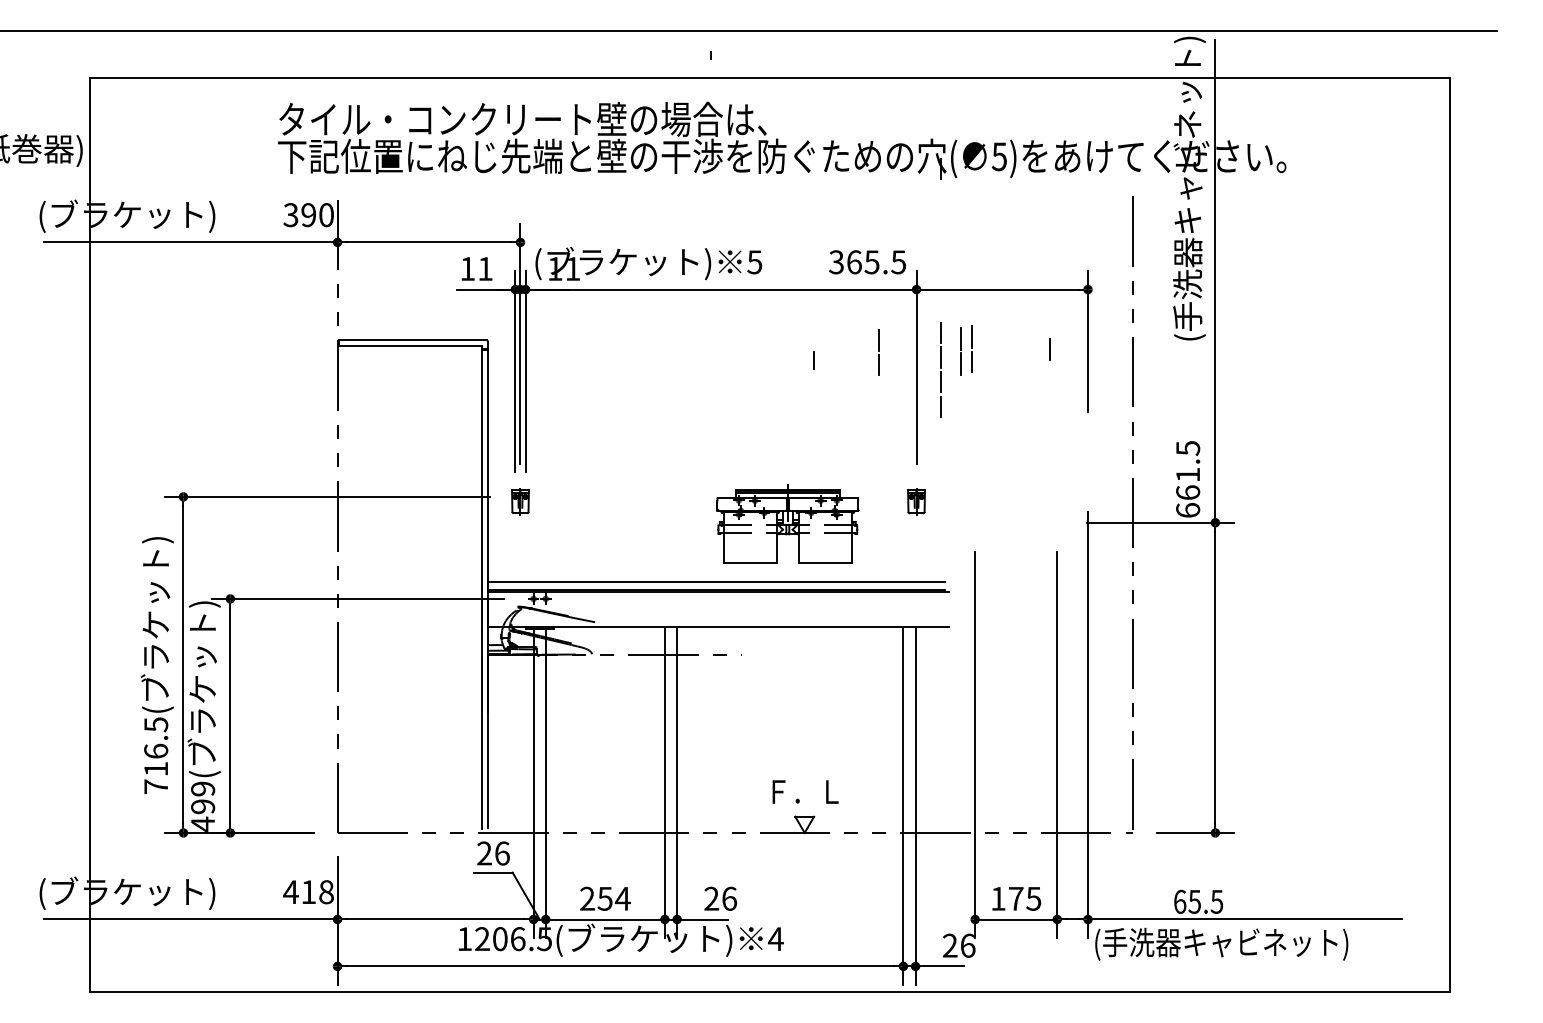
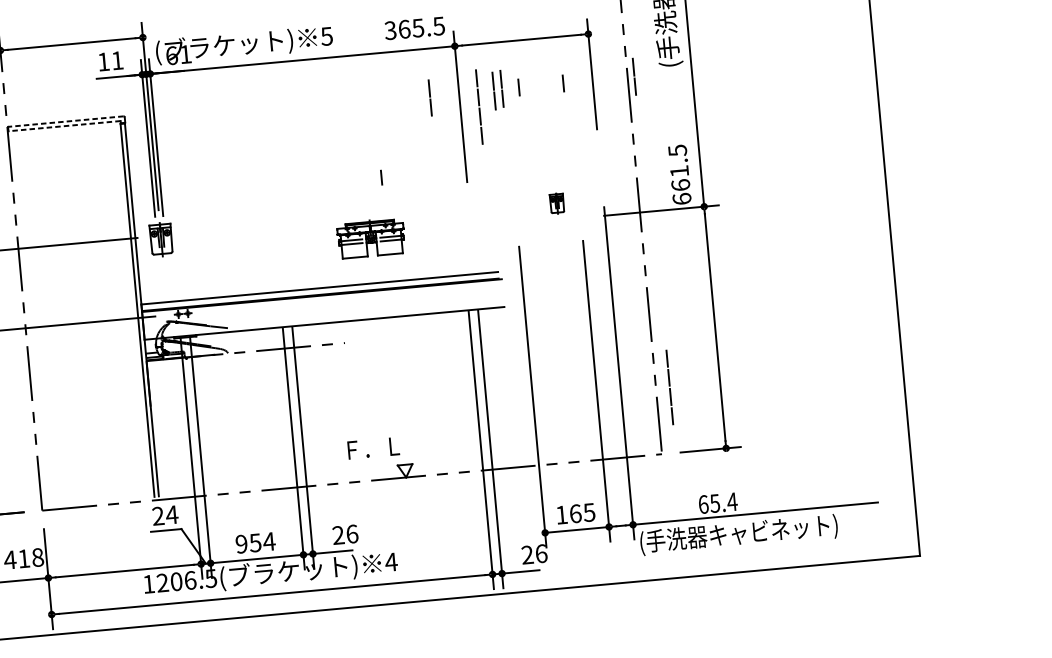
text: (555, 268) -> (172, 55), 11 -> 61
line: (412, 340) -> (65, 121), solid -> dashed
line: (410, 346) -> (64, 126), solid -> dashed
line: (1141, 348) -> (634, 76), added
line: (992, 349) -> (518, 87), added
line: (813, 360) -> (381, 177), moved
part: (520, 501) -> (161, 239), size x1.6
part: (916, 501) -> (557, 203), moved
part: (787, 523) -> (370, 237), size x0.6
line: (1150, 747) -> (669, 386), added
text: (805, 791) -> (373, 447), moved
text: (502, 853) -> (172, 514), 26 -> 24
text: (587, 898) -> (241, 543), 254 -> 954
text: (1016, 898) -> (575, 513), 175 -> 165
text: (1216, 901) -> (731, 501), 65.5 -> 65.4

